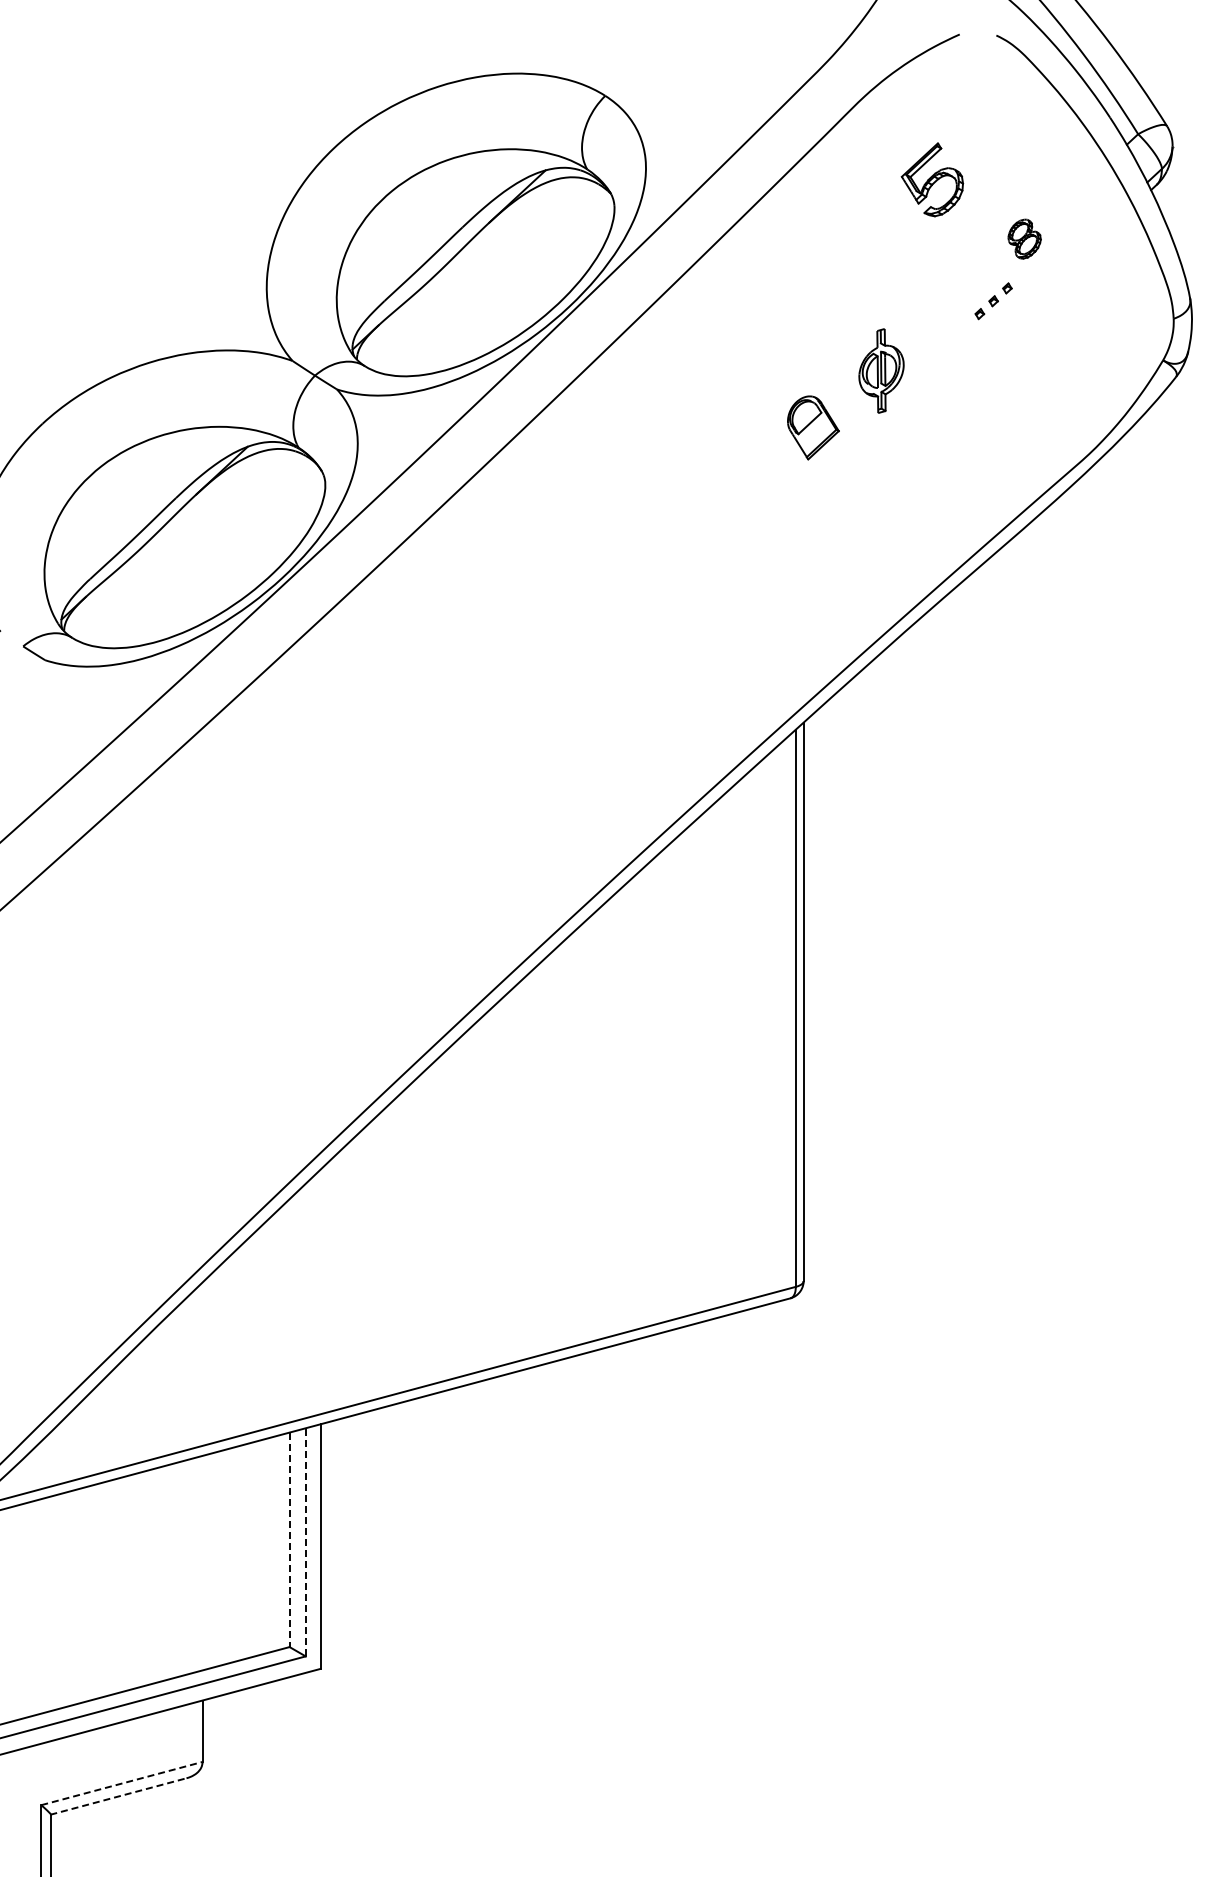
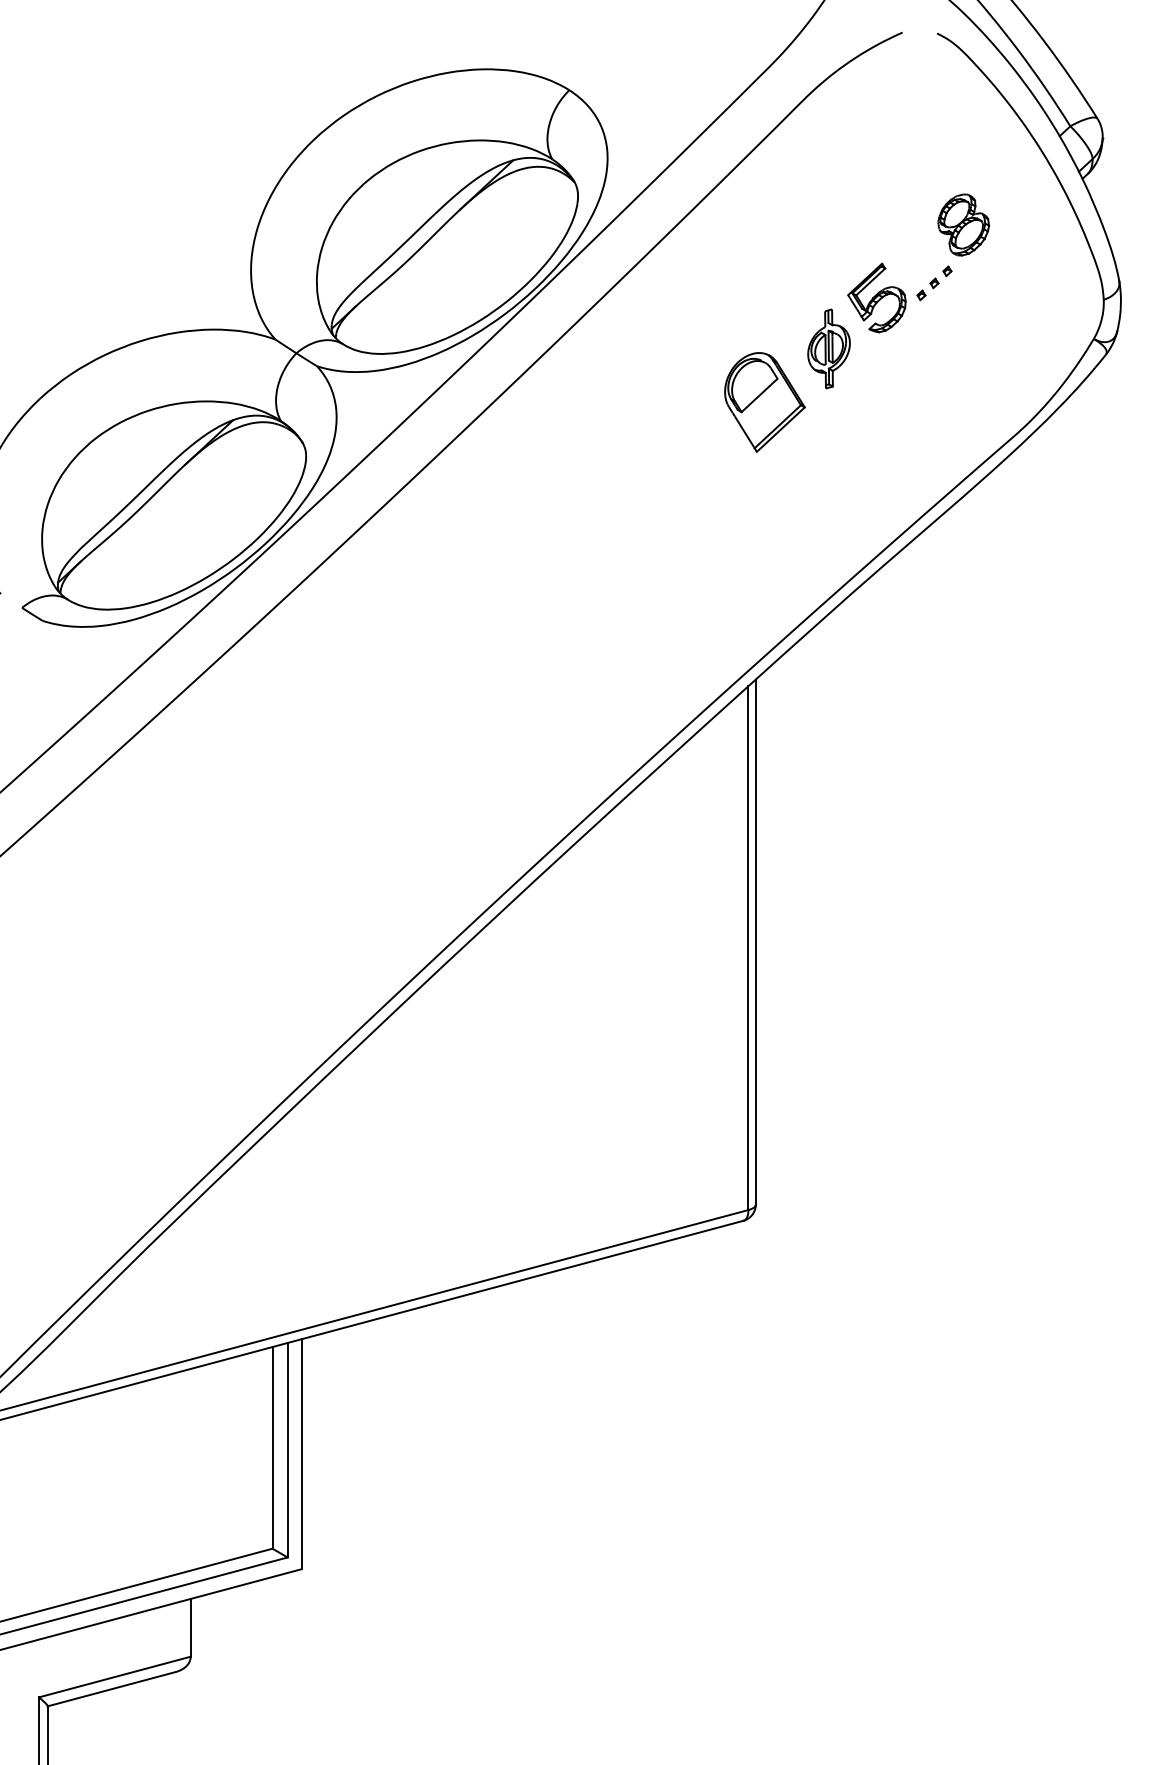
part: (932, 179) -> (876, 297), moved
part: (1024, 238) -> (963, 224), size x1.67
part: (813, 427) -> (765, 402), size x1.67
line: (289, 1540) -> (272, 1448), dashed -> solid
line: (305, 1541) -> (287, 1449), dashed -> solid
line: (121, 1783) -> (114, 1676), dashed -> solid
line: (118, 1796) -> (111, 1689), dashed -> solid

